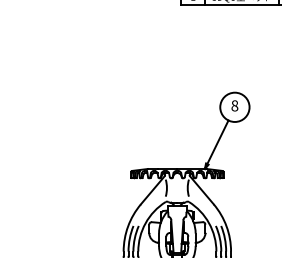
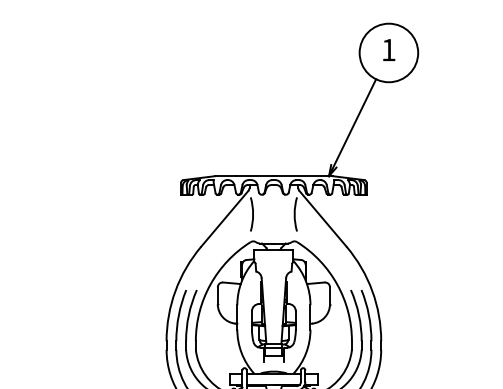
text: (234, 105) -> (388, 49), 8 -> 1

